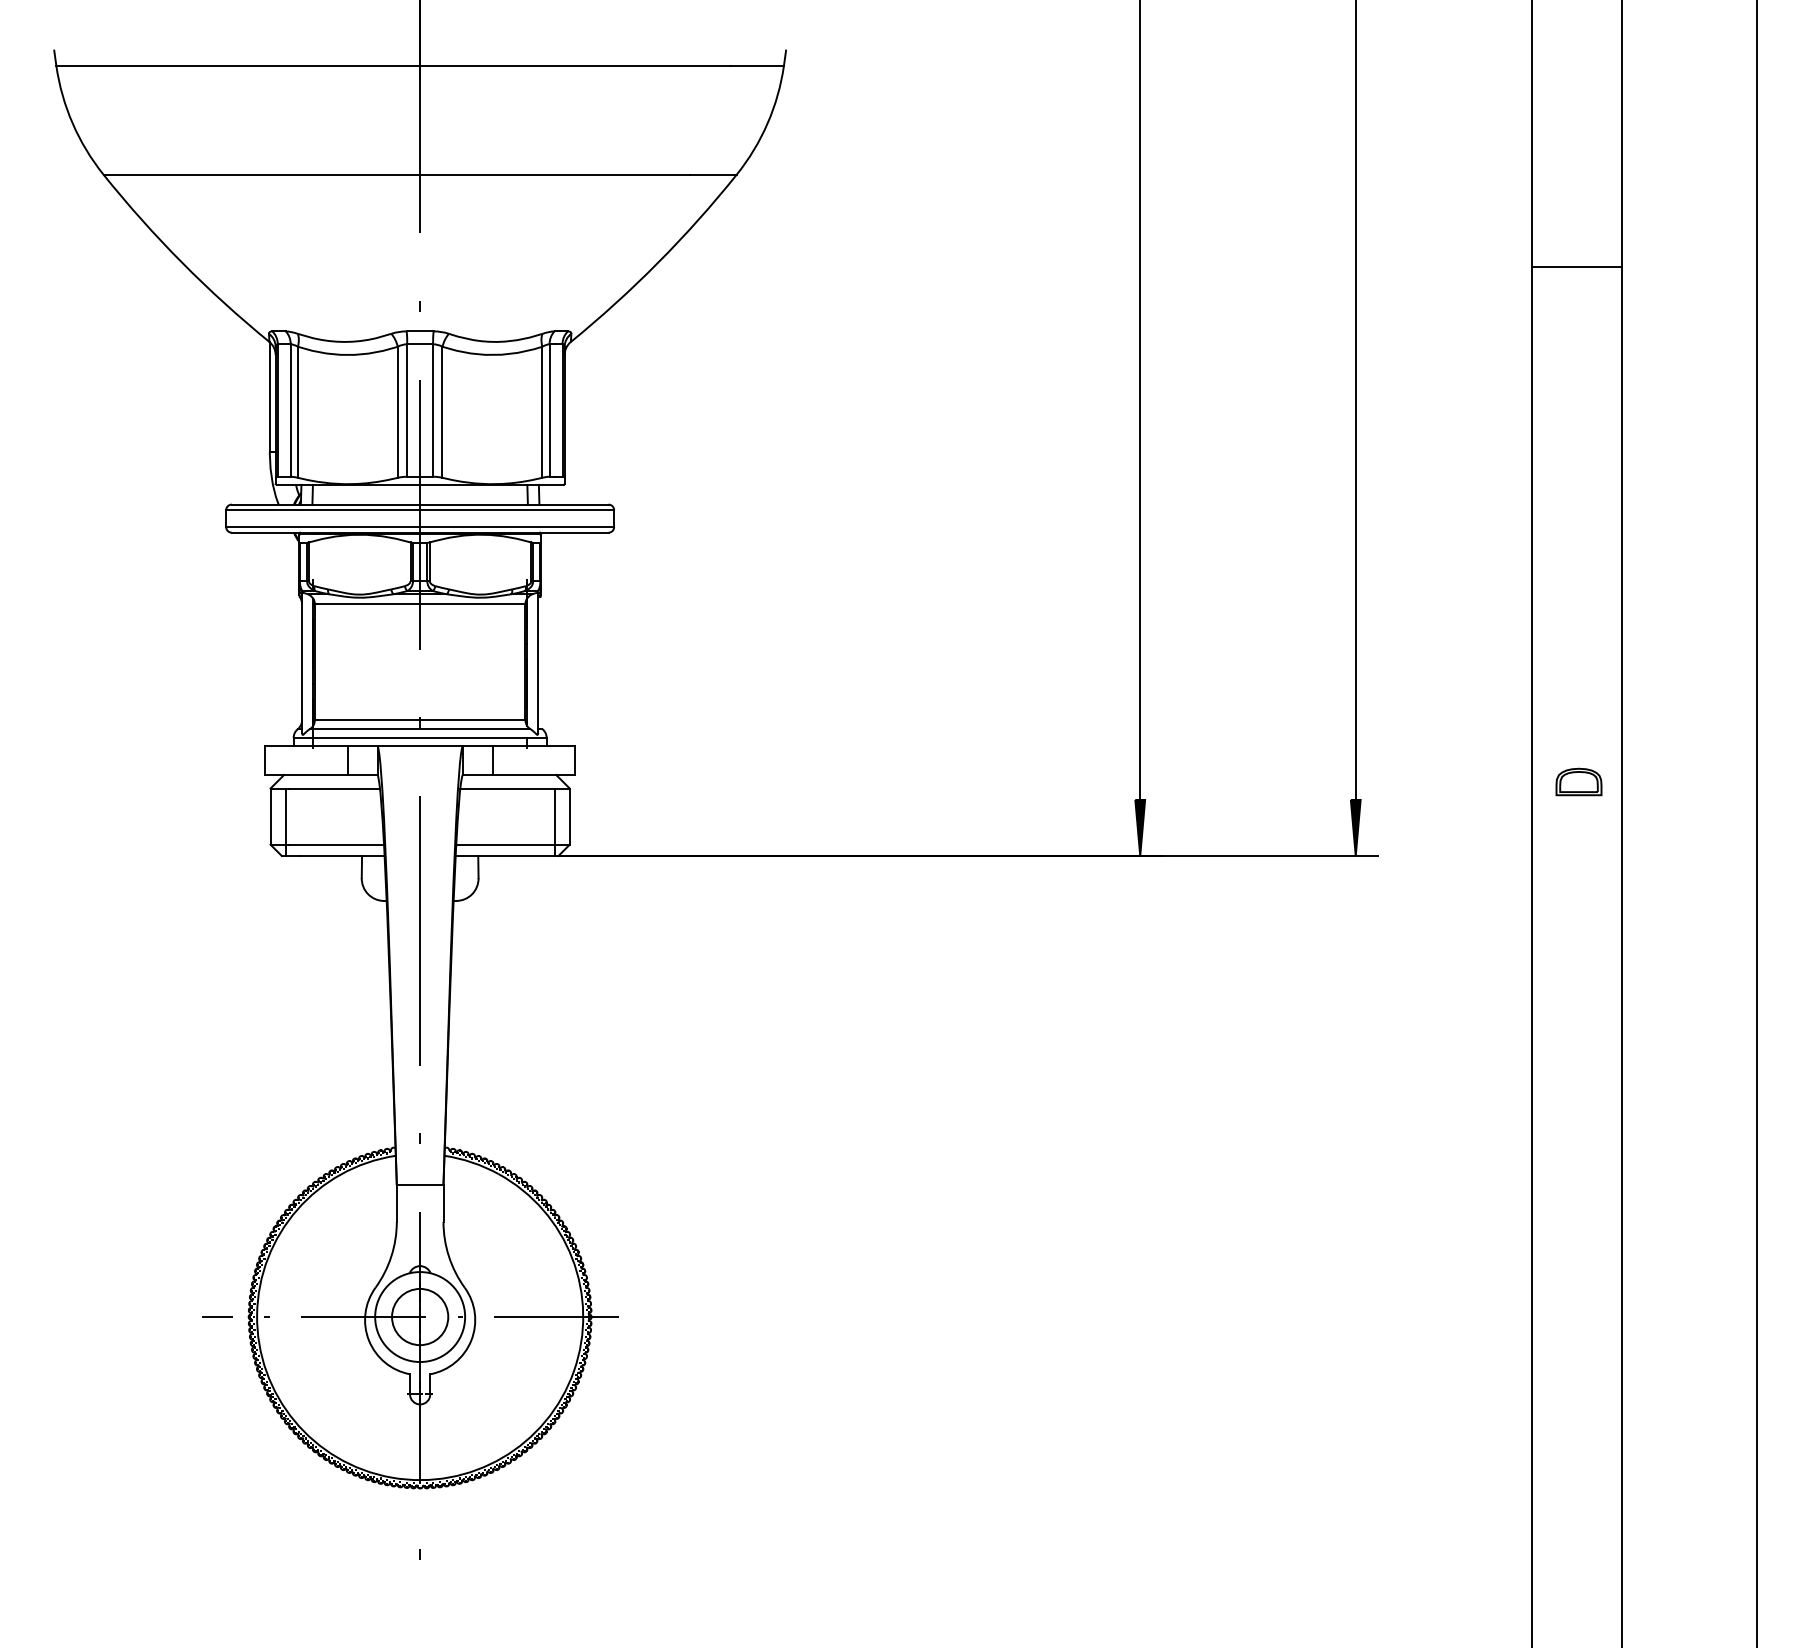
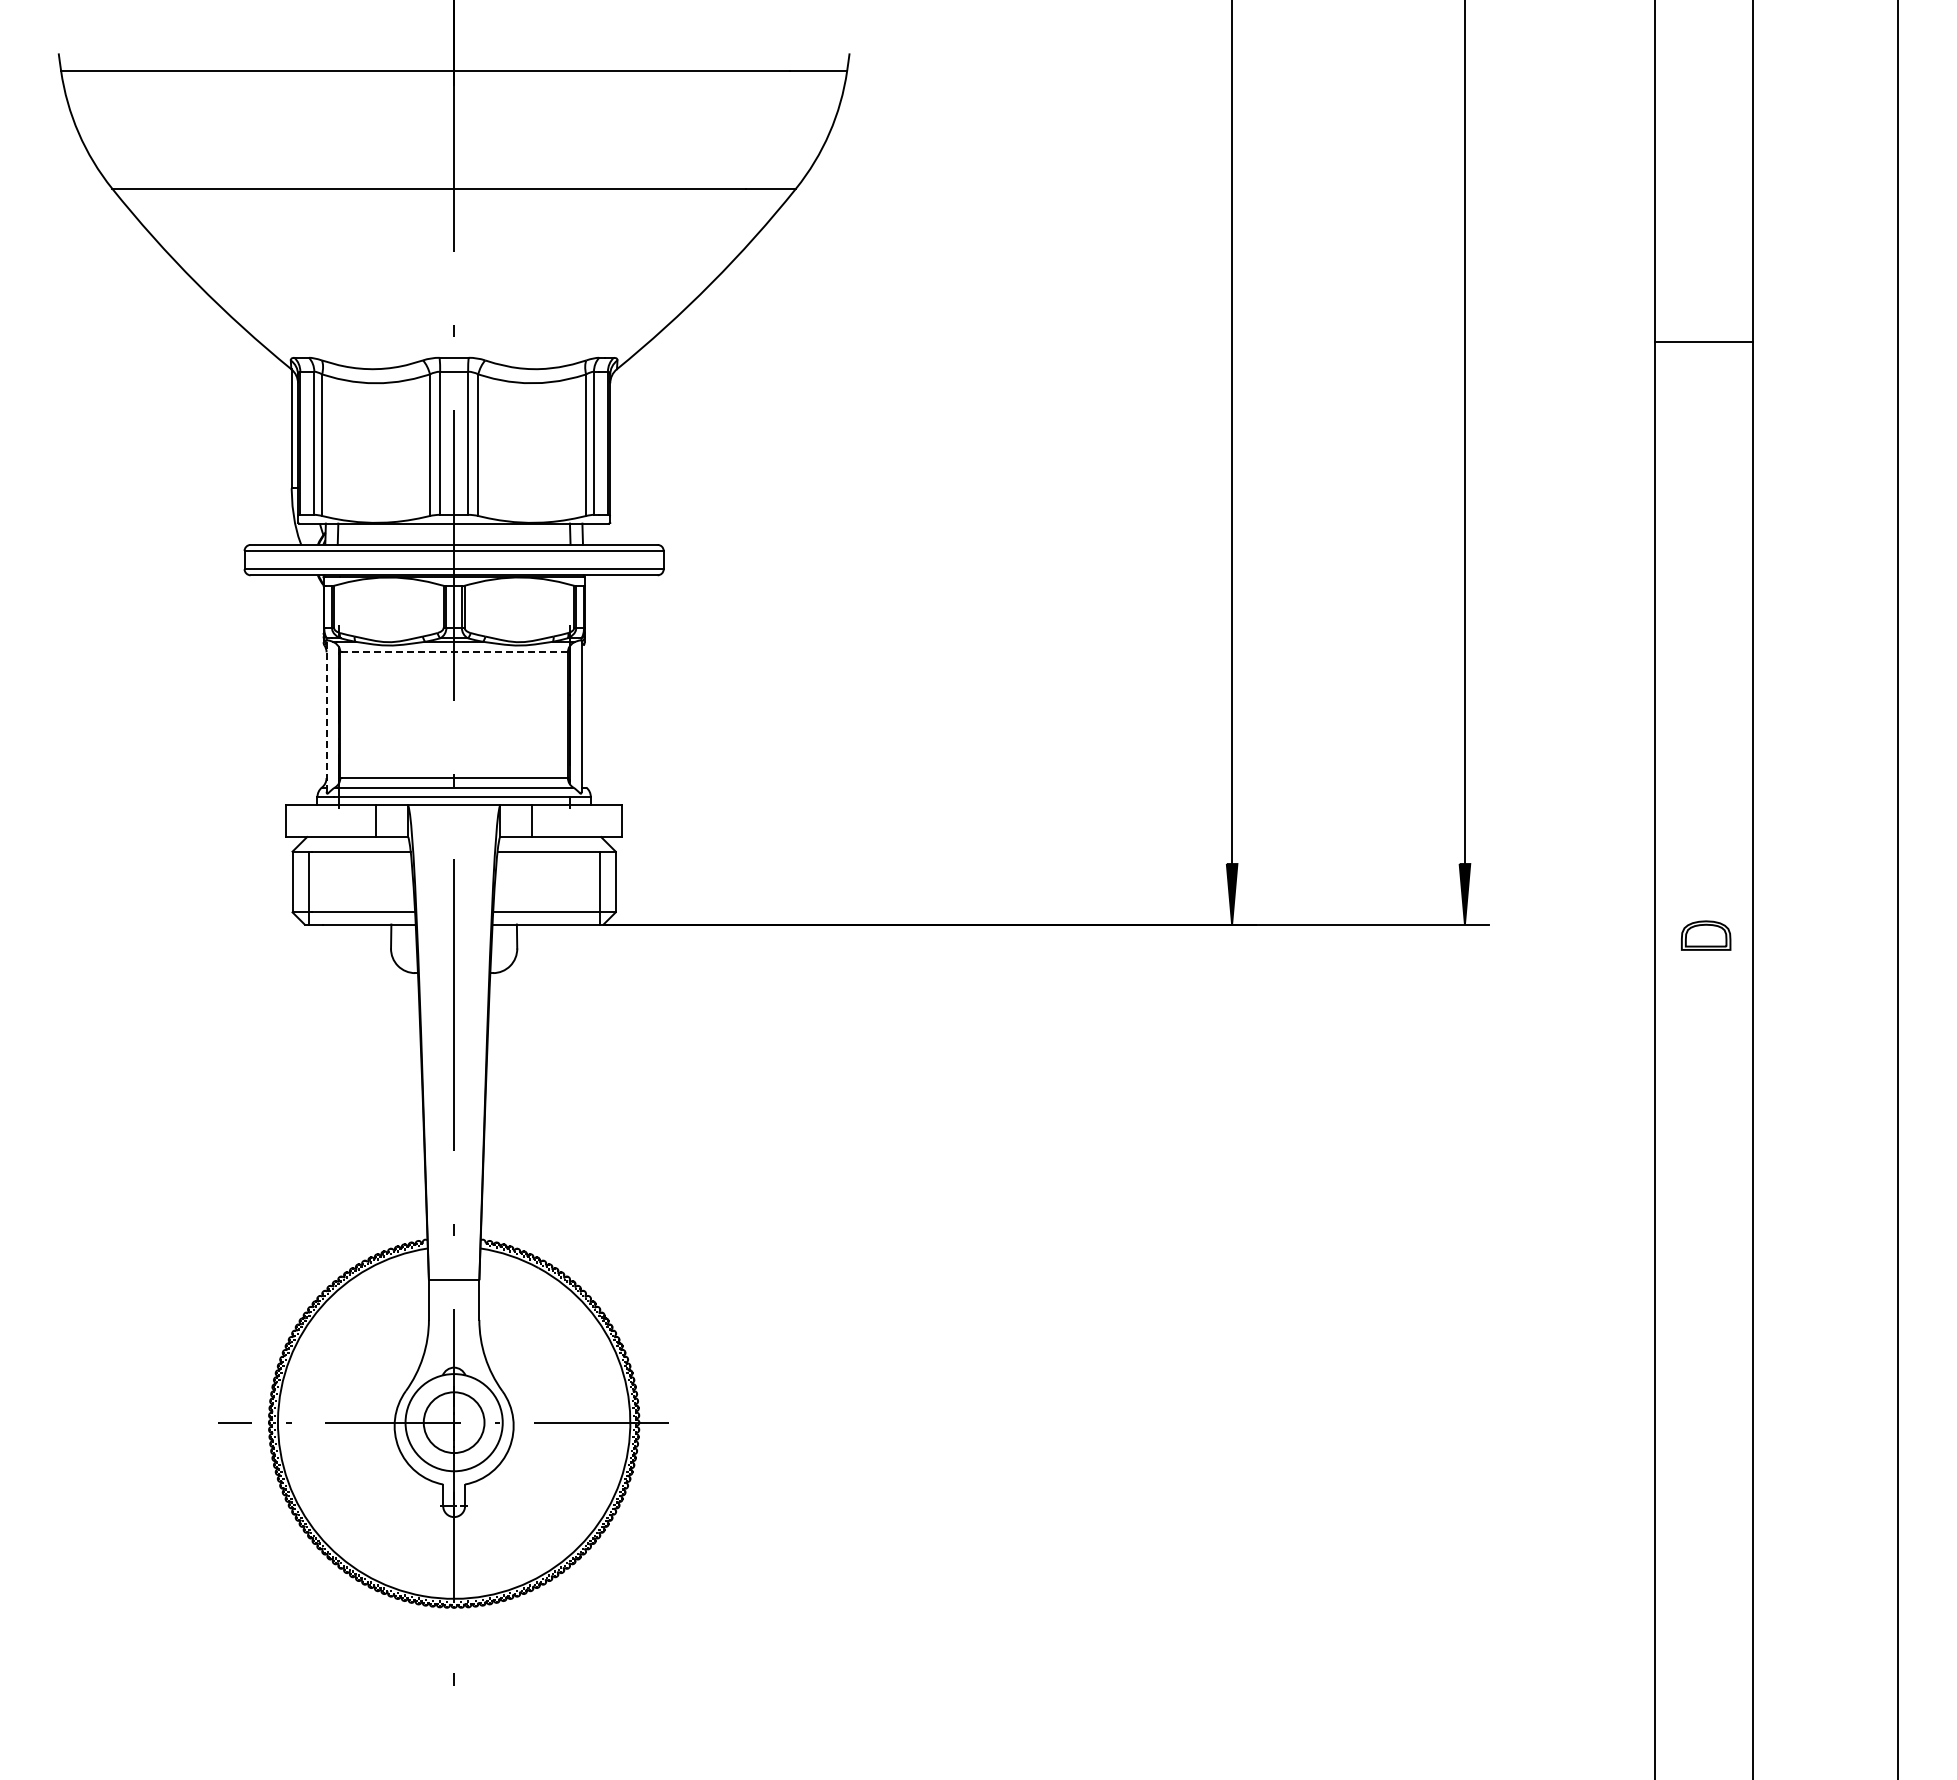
line: (1576, 267) -> (1703, 342), moved
line: (421, 604) -> (455, 652), solid -> dashed
line: (302, 662) -> (326, 715), solid -> dashed
part: (1579, 781) -> (1706, 935), moved

